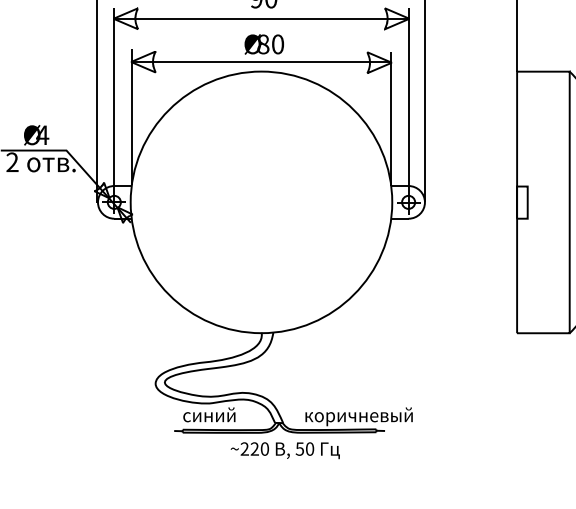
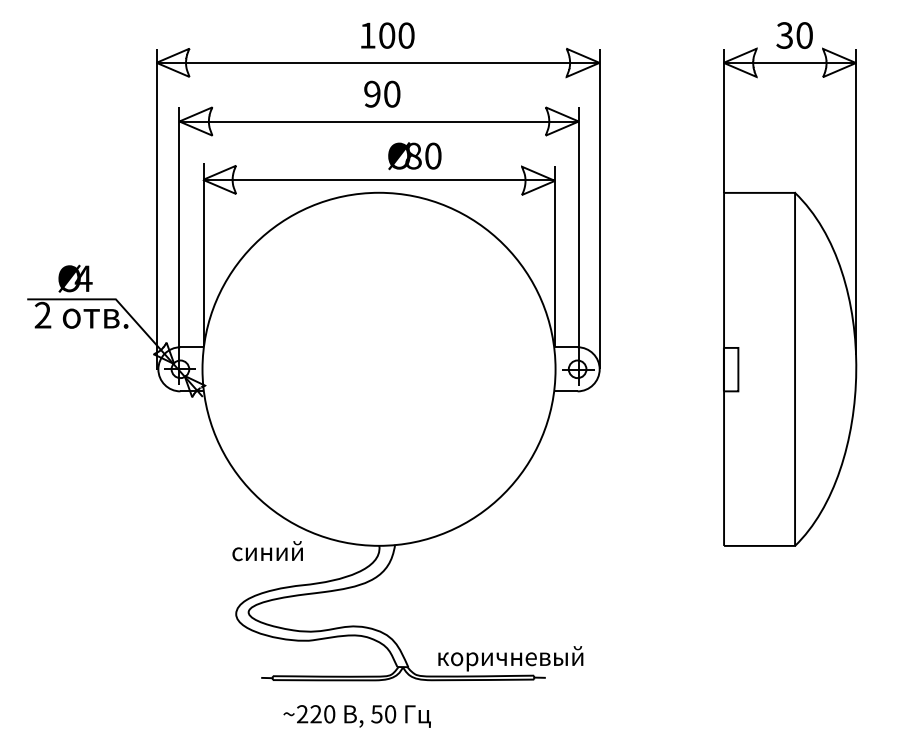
text: (264, 44) -> (414, 156), moved
text: (209, 415) -> (267, 551), moved
text: (284, 450) -> (356, 716), moved

